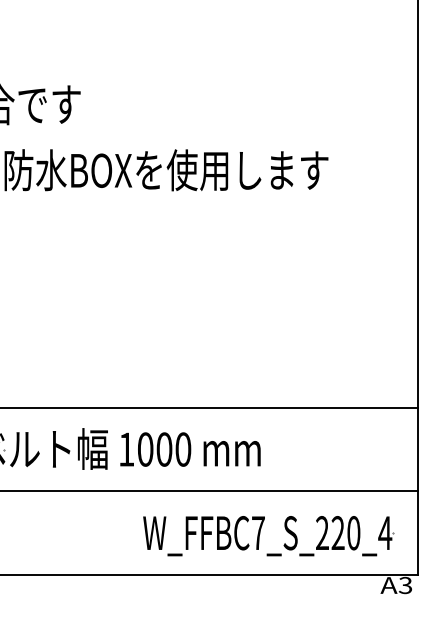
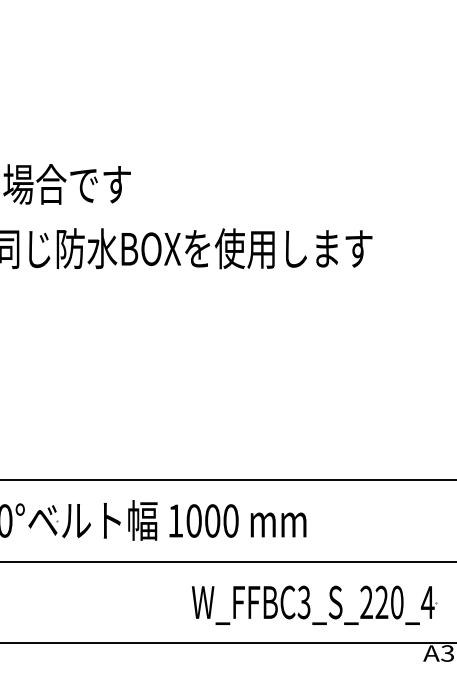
text: (257, 533) -> (303, 602), W_FFBC7_S_220_4 -> W_FFBC3_S_220_4

